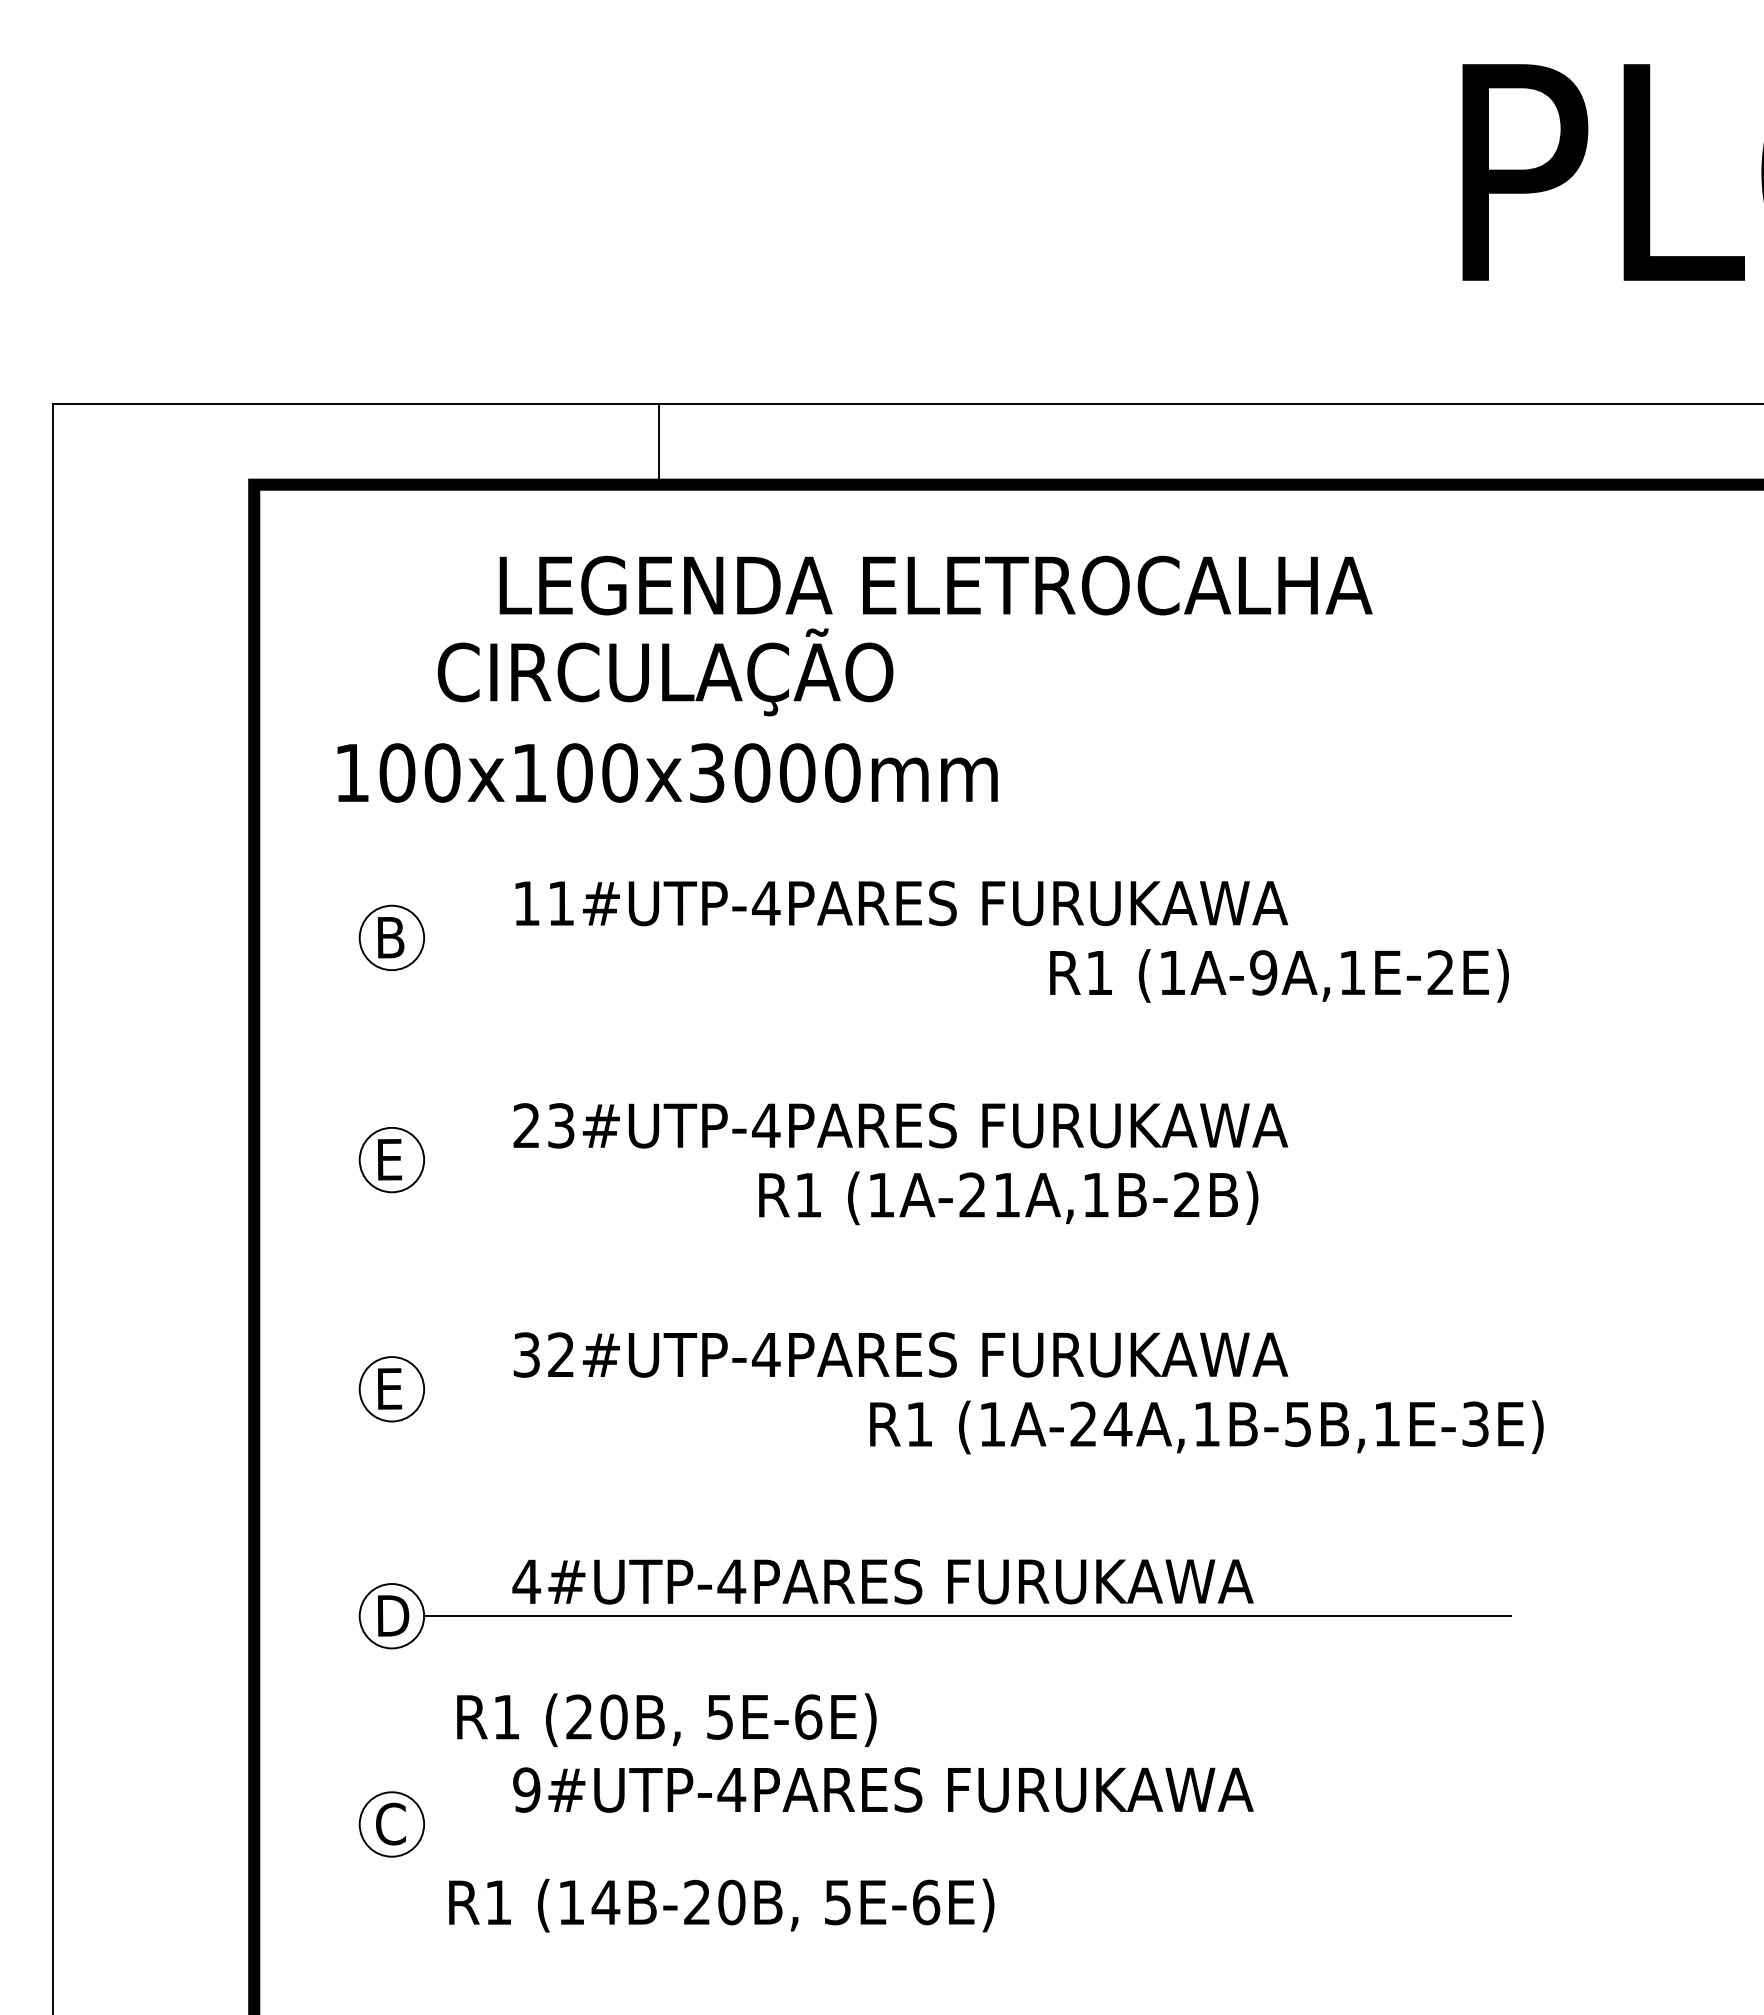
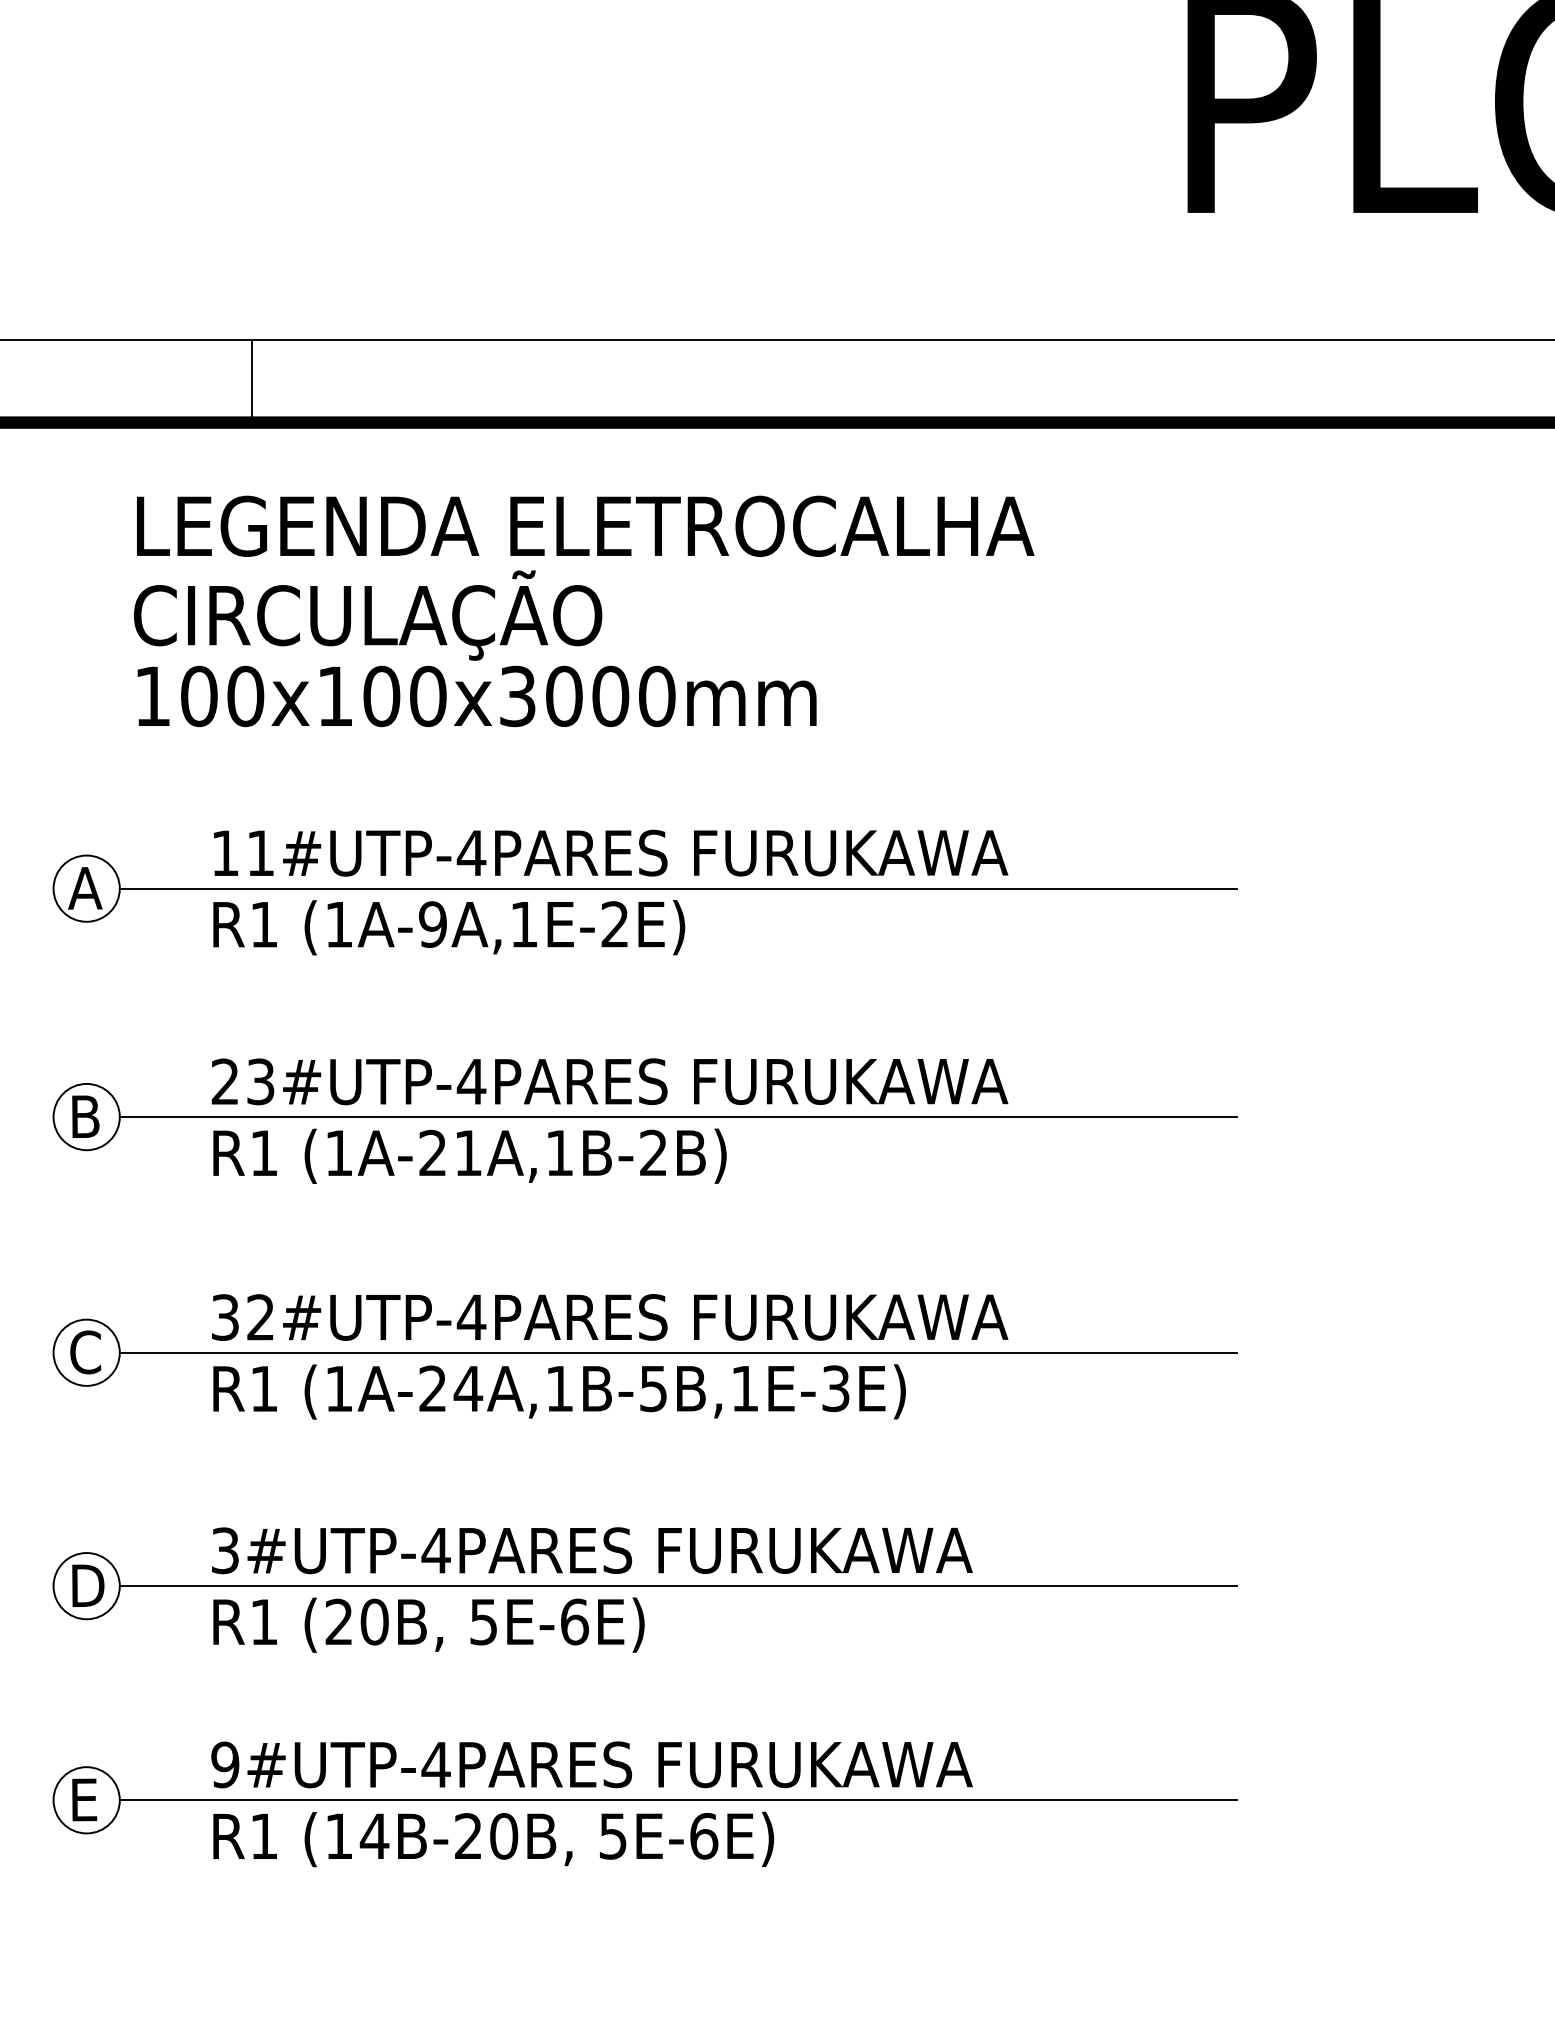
line: (658, 444) -> (251, 381), moved
text: (935, 585) -> (584, 526), moved
text: (667, 772) -> (476, 695), moved
text: (390, 937) -> (85, 888), B -> A
line: (967, 937) -> (678, 888), added
text: (1279, 975) -> (449, 927), moved
text: (393, 1159) -> (88, 1116), E -> B
line: (967, 1160) -> (678, 1117), added
text: (1008, 1198) -> (469, 1156), moved
text: (390, 1388) -> (85, 1351), E -> C
line: (967, 1389) -> (678, 1353), added
text: (1206, 1427) -> (559, 1392), moved
text: (526, 1581) -> (225, 1550), 4#UTP-4PARES -> 3#UTP-4PARES
text: (666, 1720) -> (428, 1625), moved
text: (390, 1823) -> (85, 1799), C -> E
line: (967, 1824) -> (678, 1800), added
text: (721, 1905) -> (493, 1839), moved

